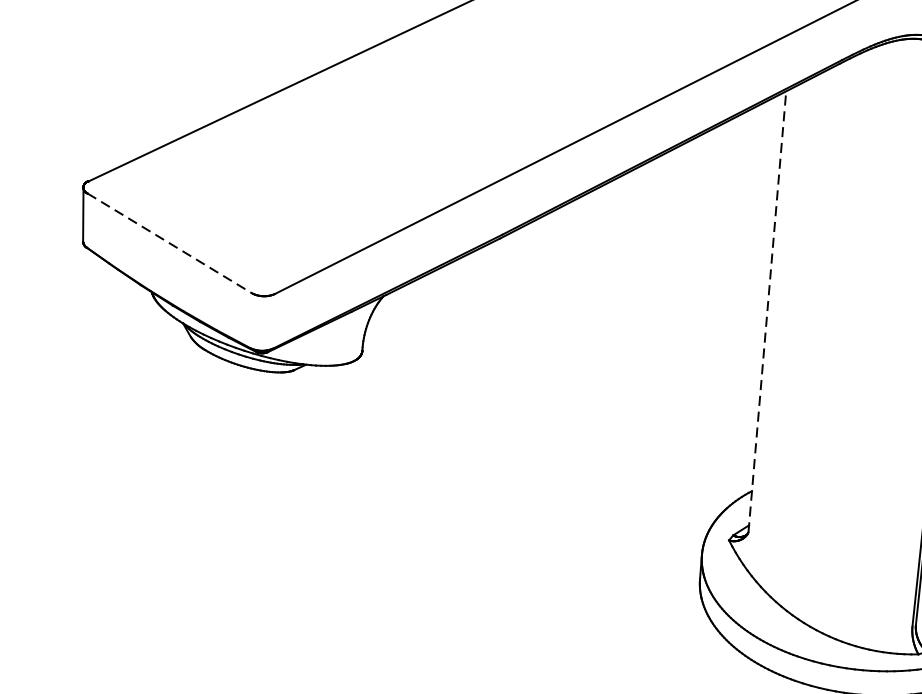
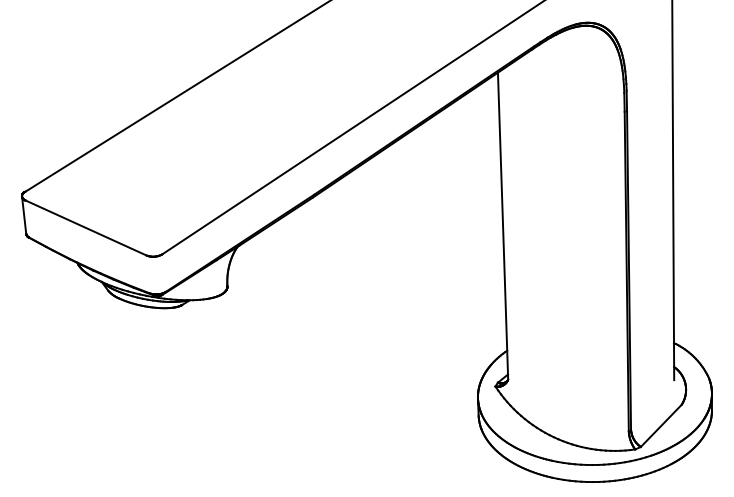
line: (169, 242) -> (85, 227), dashed -> solid
line: (768, 311) -> (503, 225), dashed -> solid

